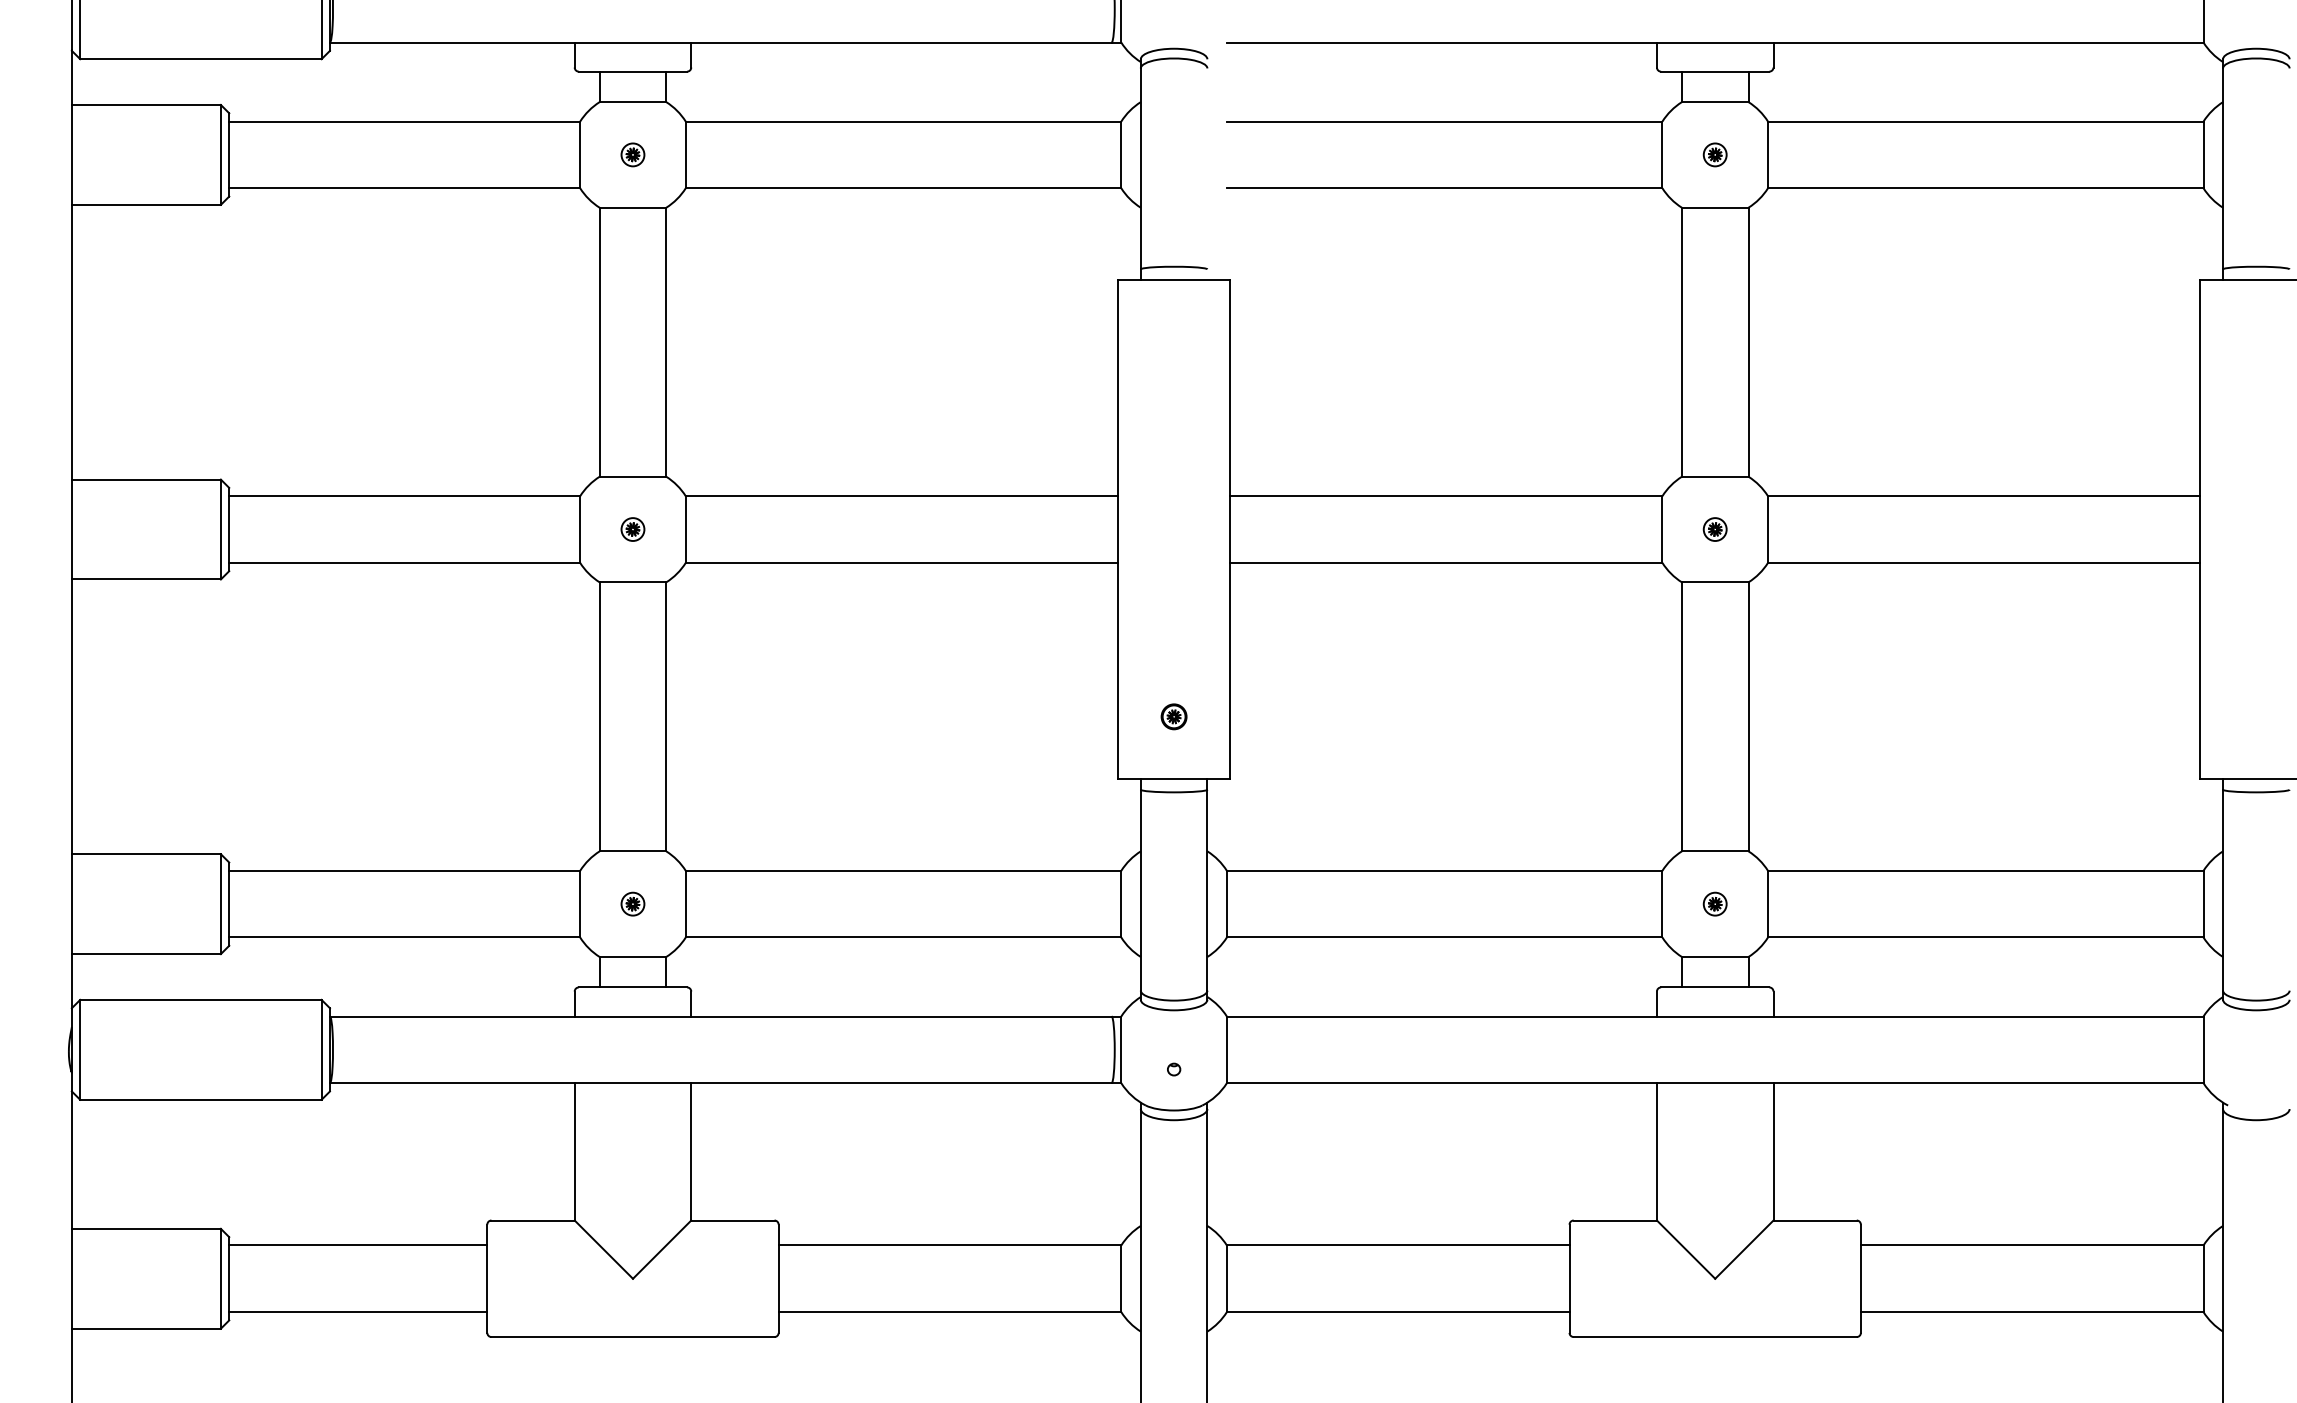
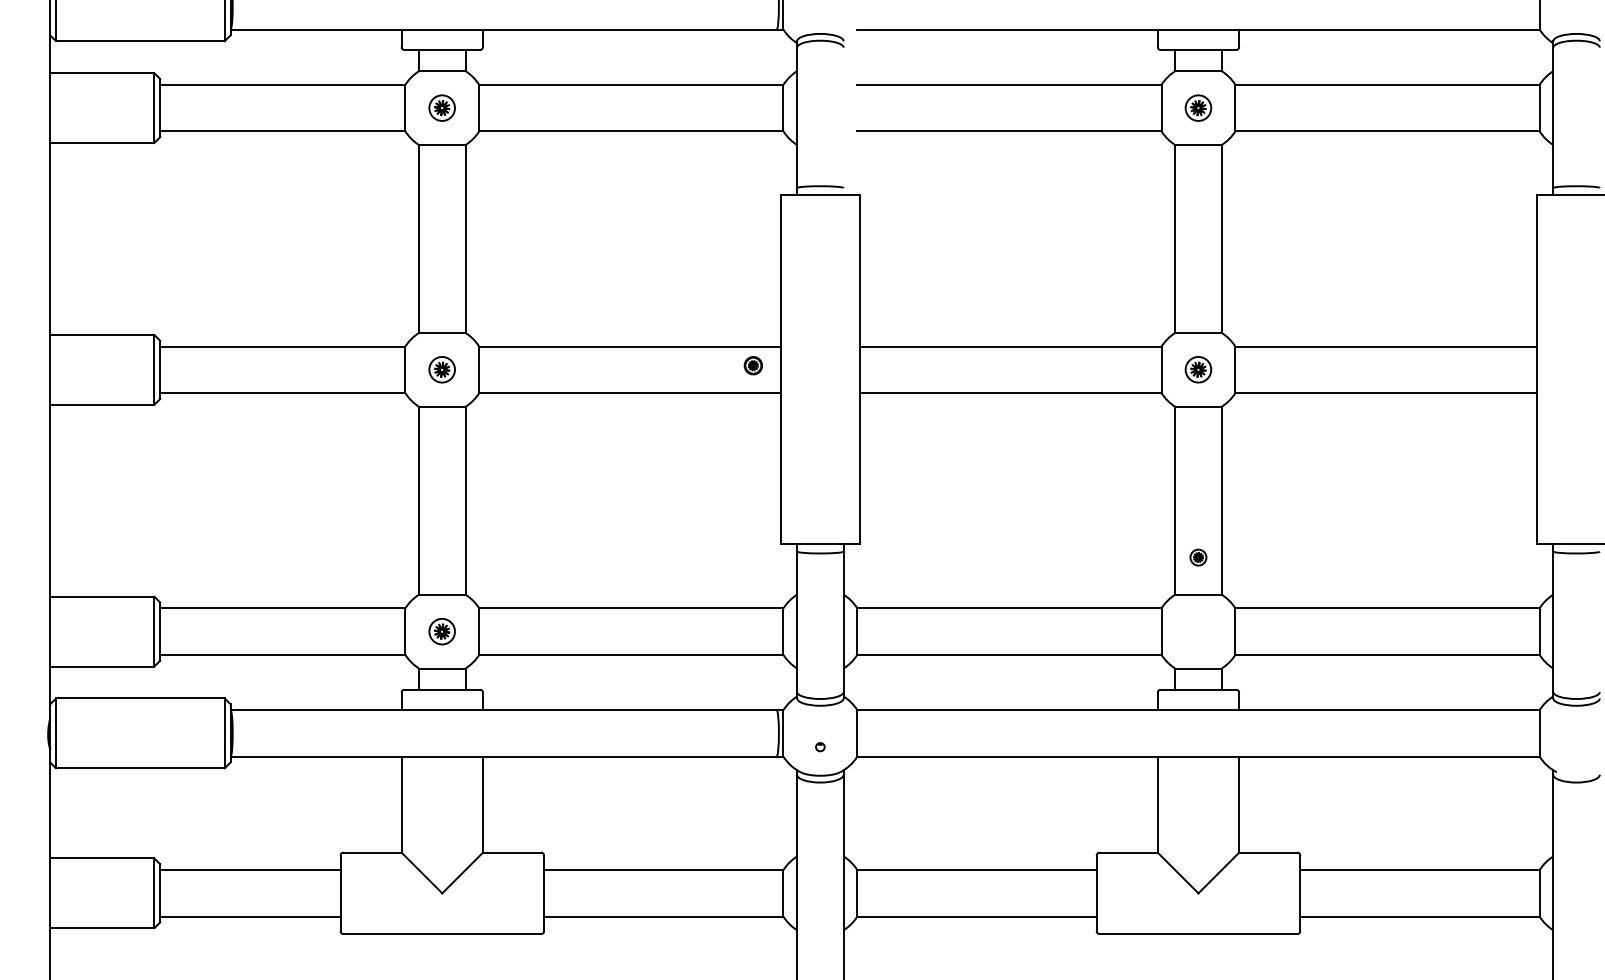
part: (633, 154) -> (442, 107), size x1.6
part: (1715, 154) -> (1198, 107), size x1.6
part: (633, 529) -> (442, 369), size x1.6
part: (1715, 529) -> (1198, 369), size x1.6
part: (1172, 716) -> (752, 365), moved
part: (633, 904) -> (442, 631), size x1.6
part: (1715, 904) -> (1198, 557), moved

